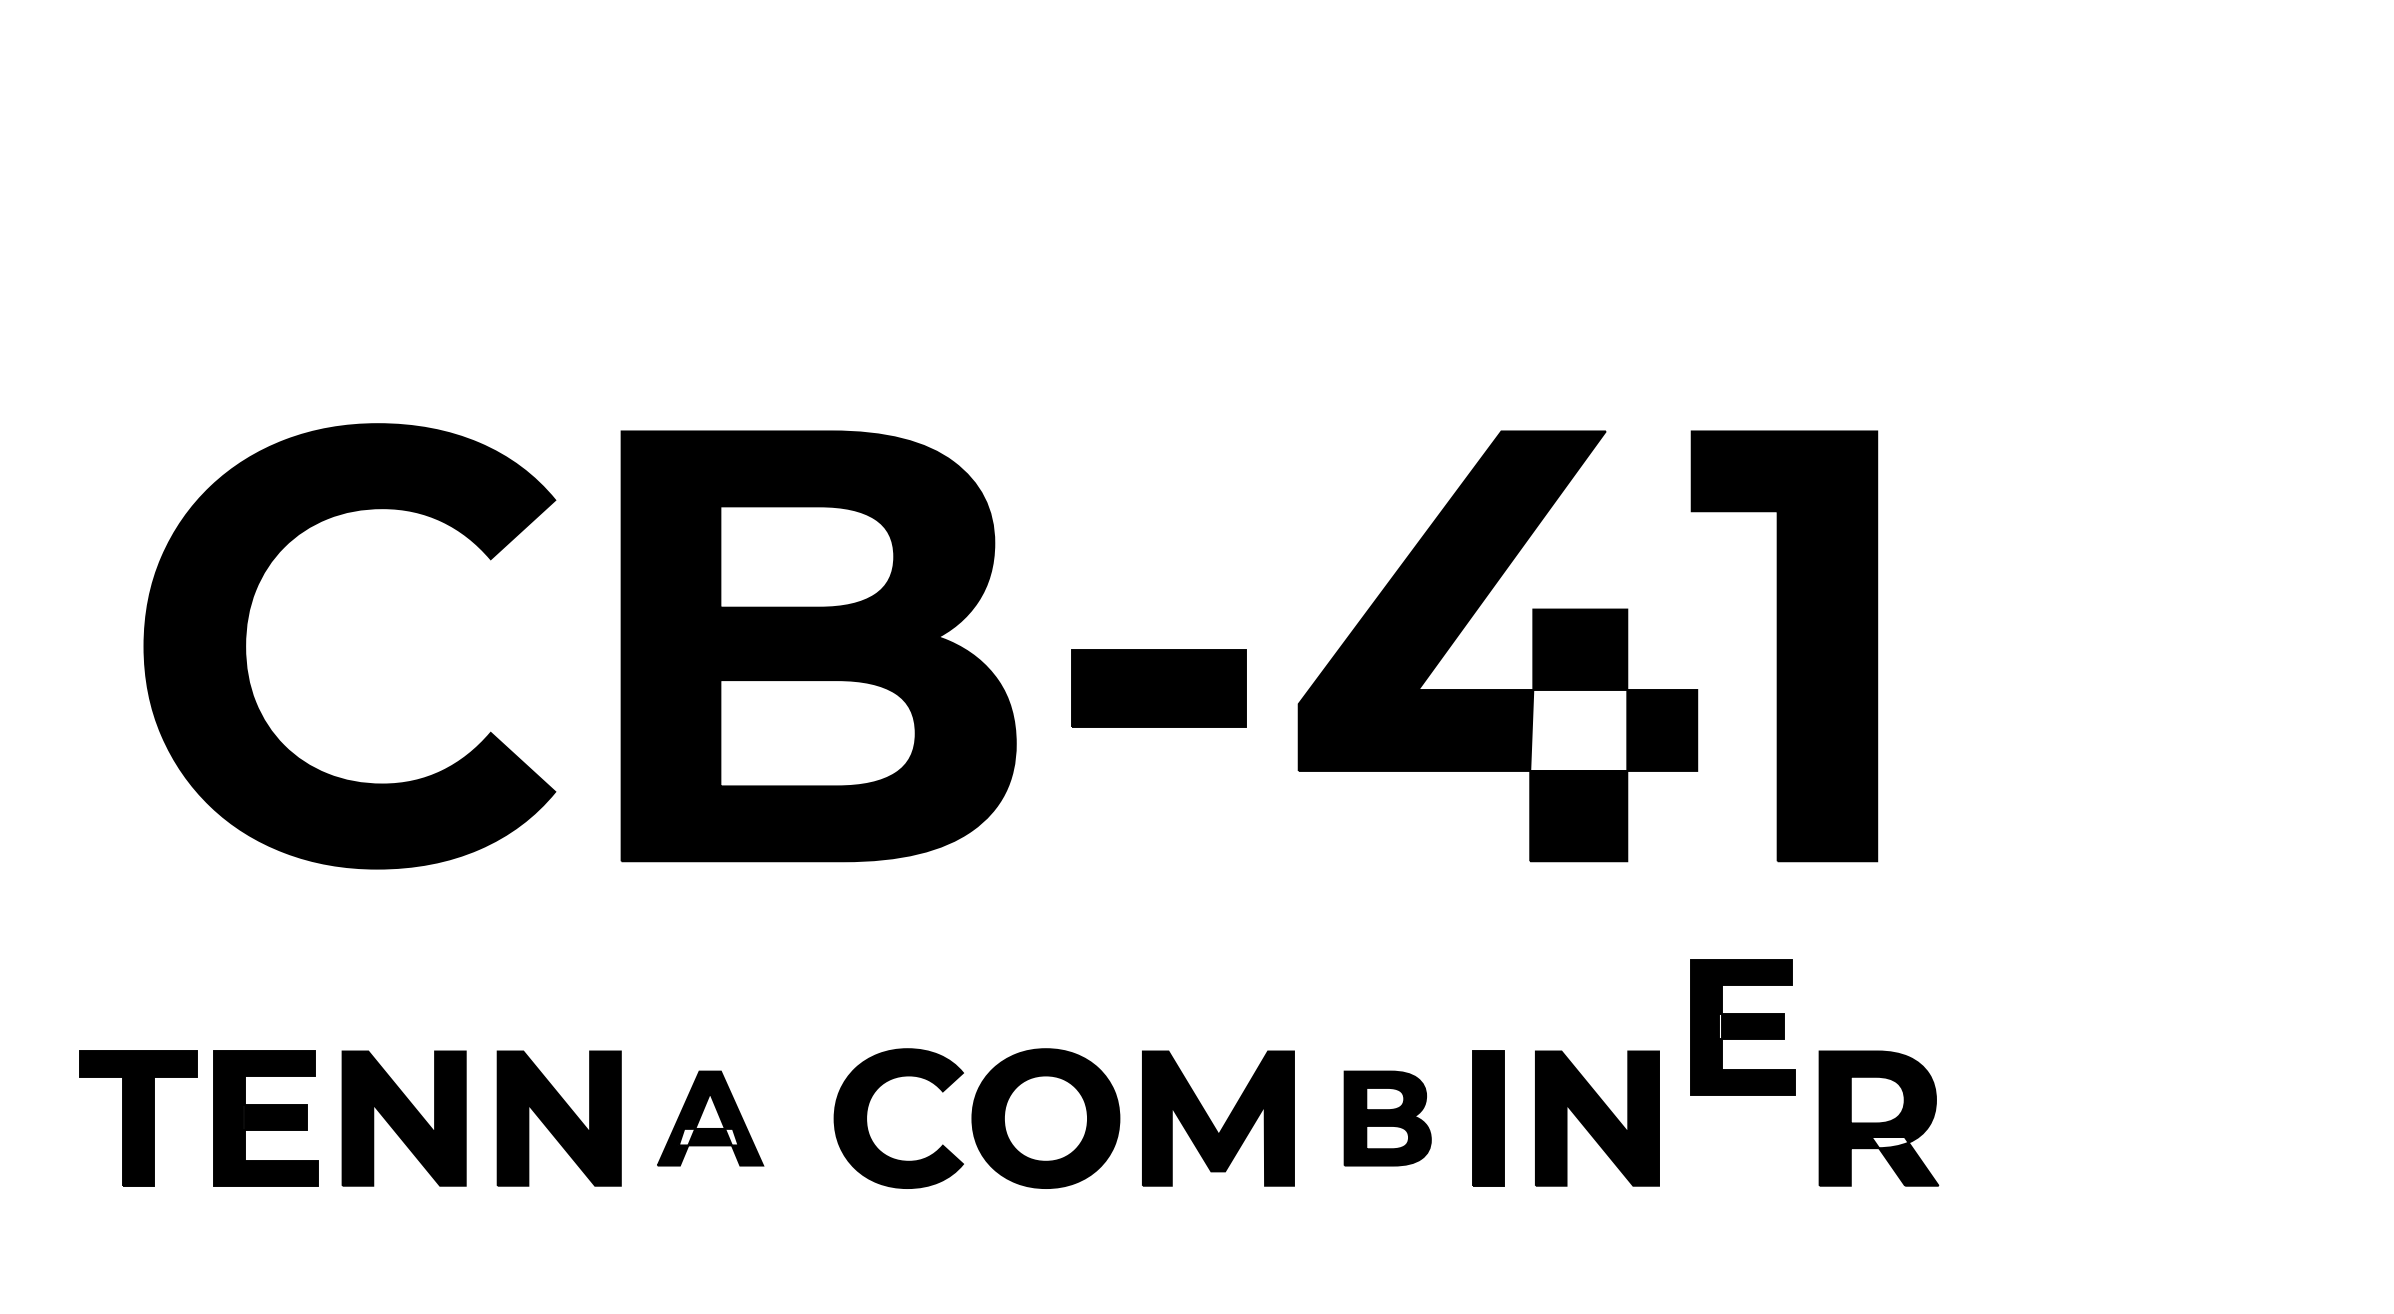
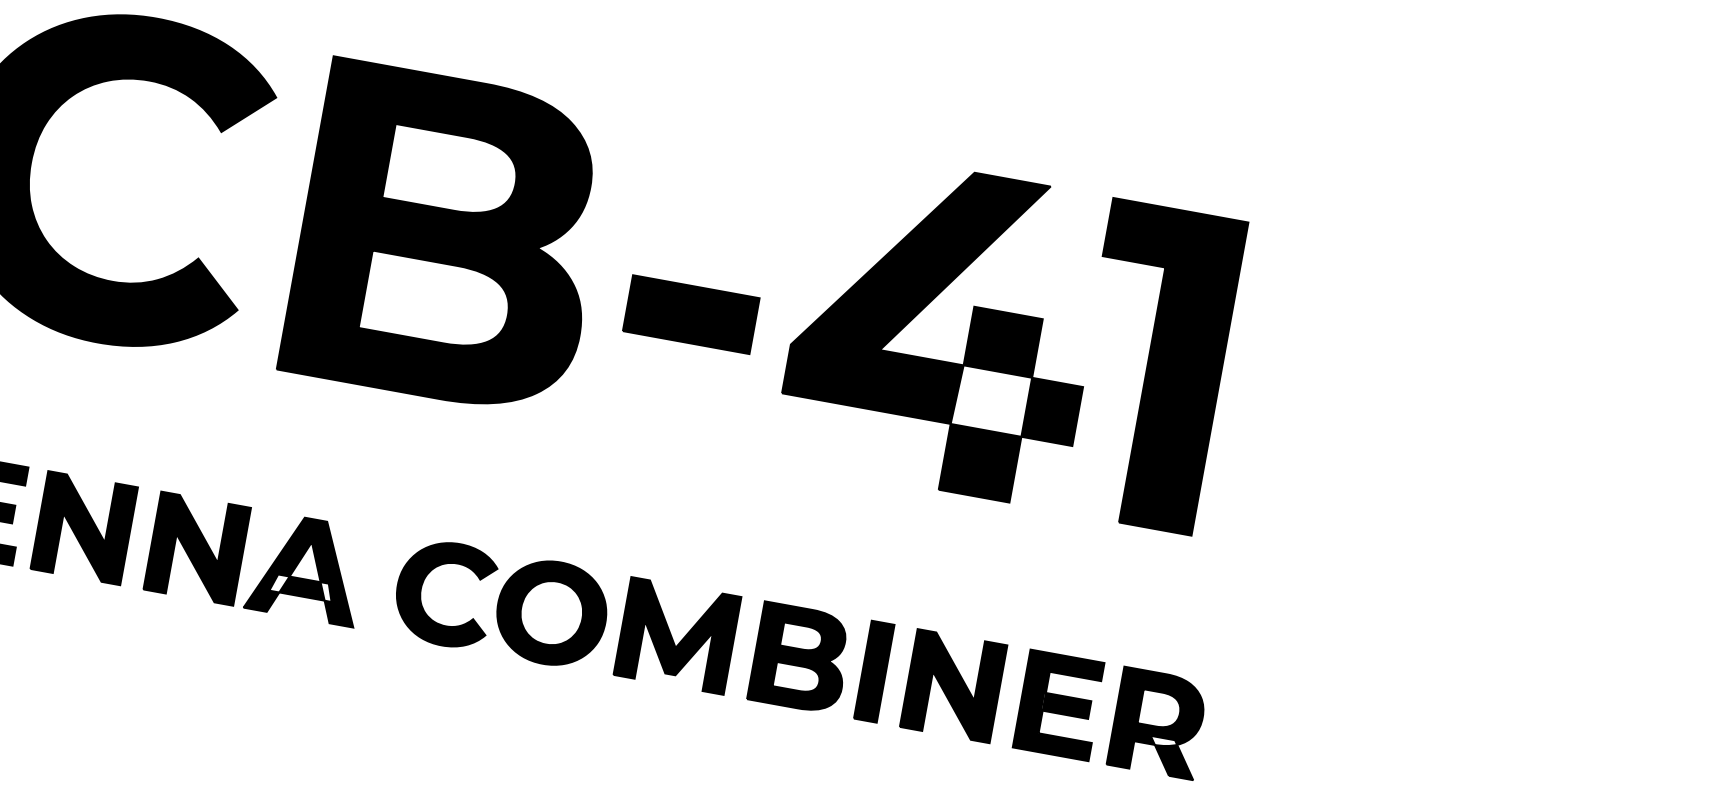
part: (1742, 1027) -> (1059, 705), moved
part: (710, 1118) -> (307, 568), size x1.43
part: (1387, 1118) -> (800, 658), size x1.43

